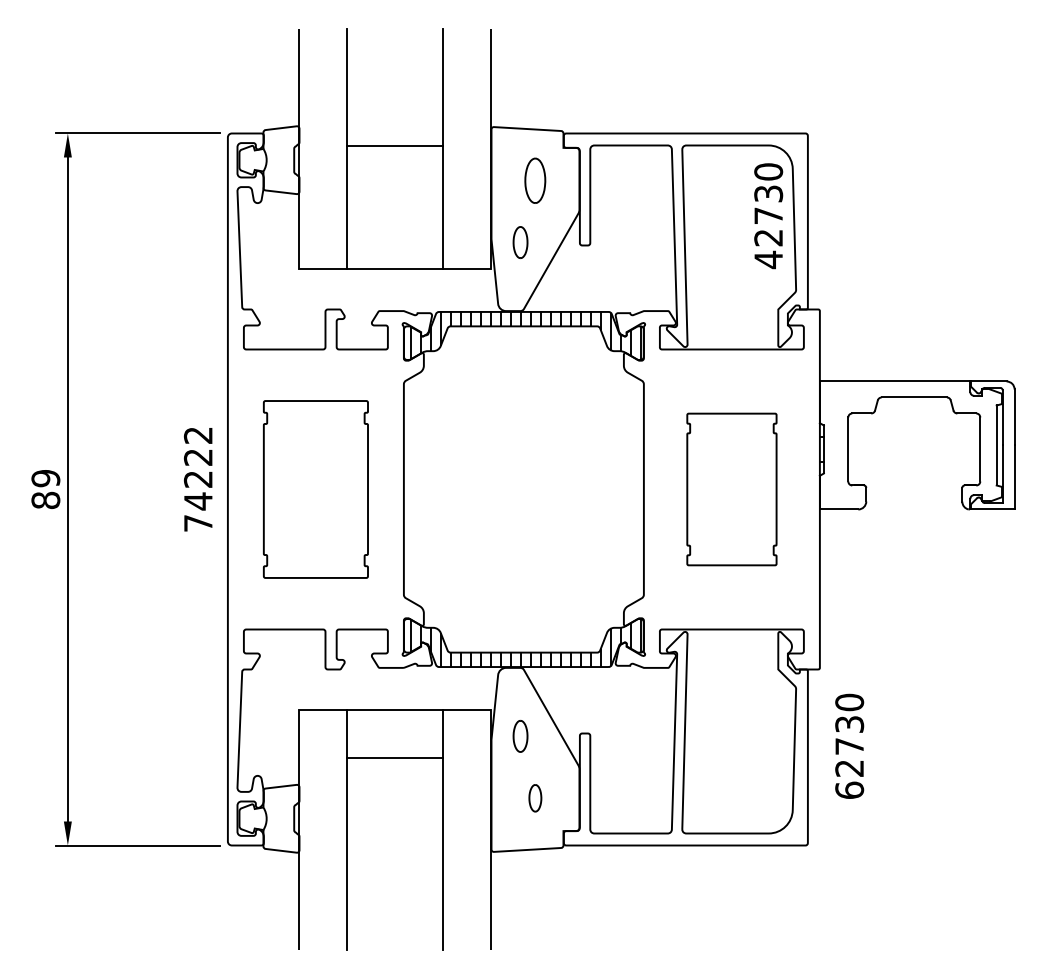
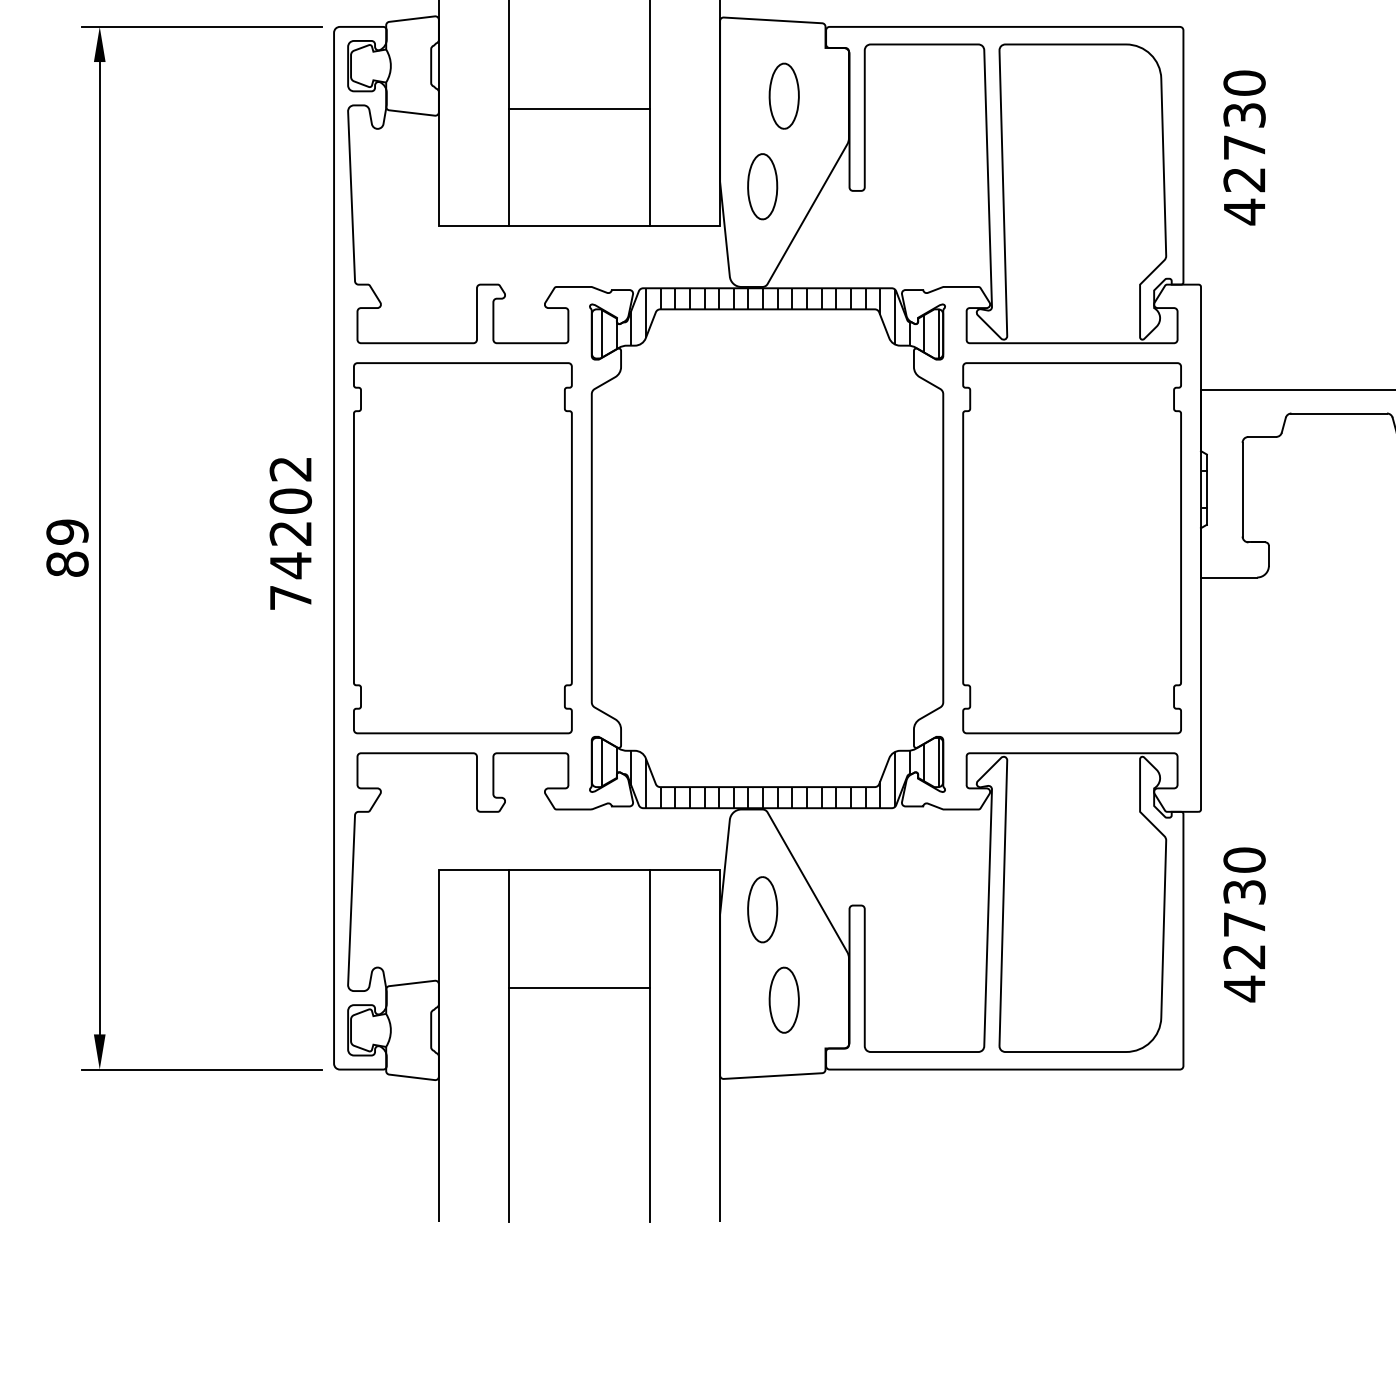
line: (395, 146) -> (579, 108), moved
text: (768, 216) -> (1244, 148), moved
part: (520, 242) -> (762, 186), size x1.43
text: (198, 457) -> (291, 501), 74222 -> 74202
part: (315, 489) -> (462, 548), size x1.43
part: (731, 489) -> (1071, 548), size x1.67
part: (520, 736) -> (762, 909), size x1.43
line: (395, 757) -> (579, 987), moved
text: (849, 790) -> (1244, 989), 62730 -> 42730
part: (535, 798) -> (784, 1000), size x1.67

